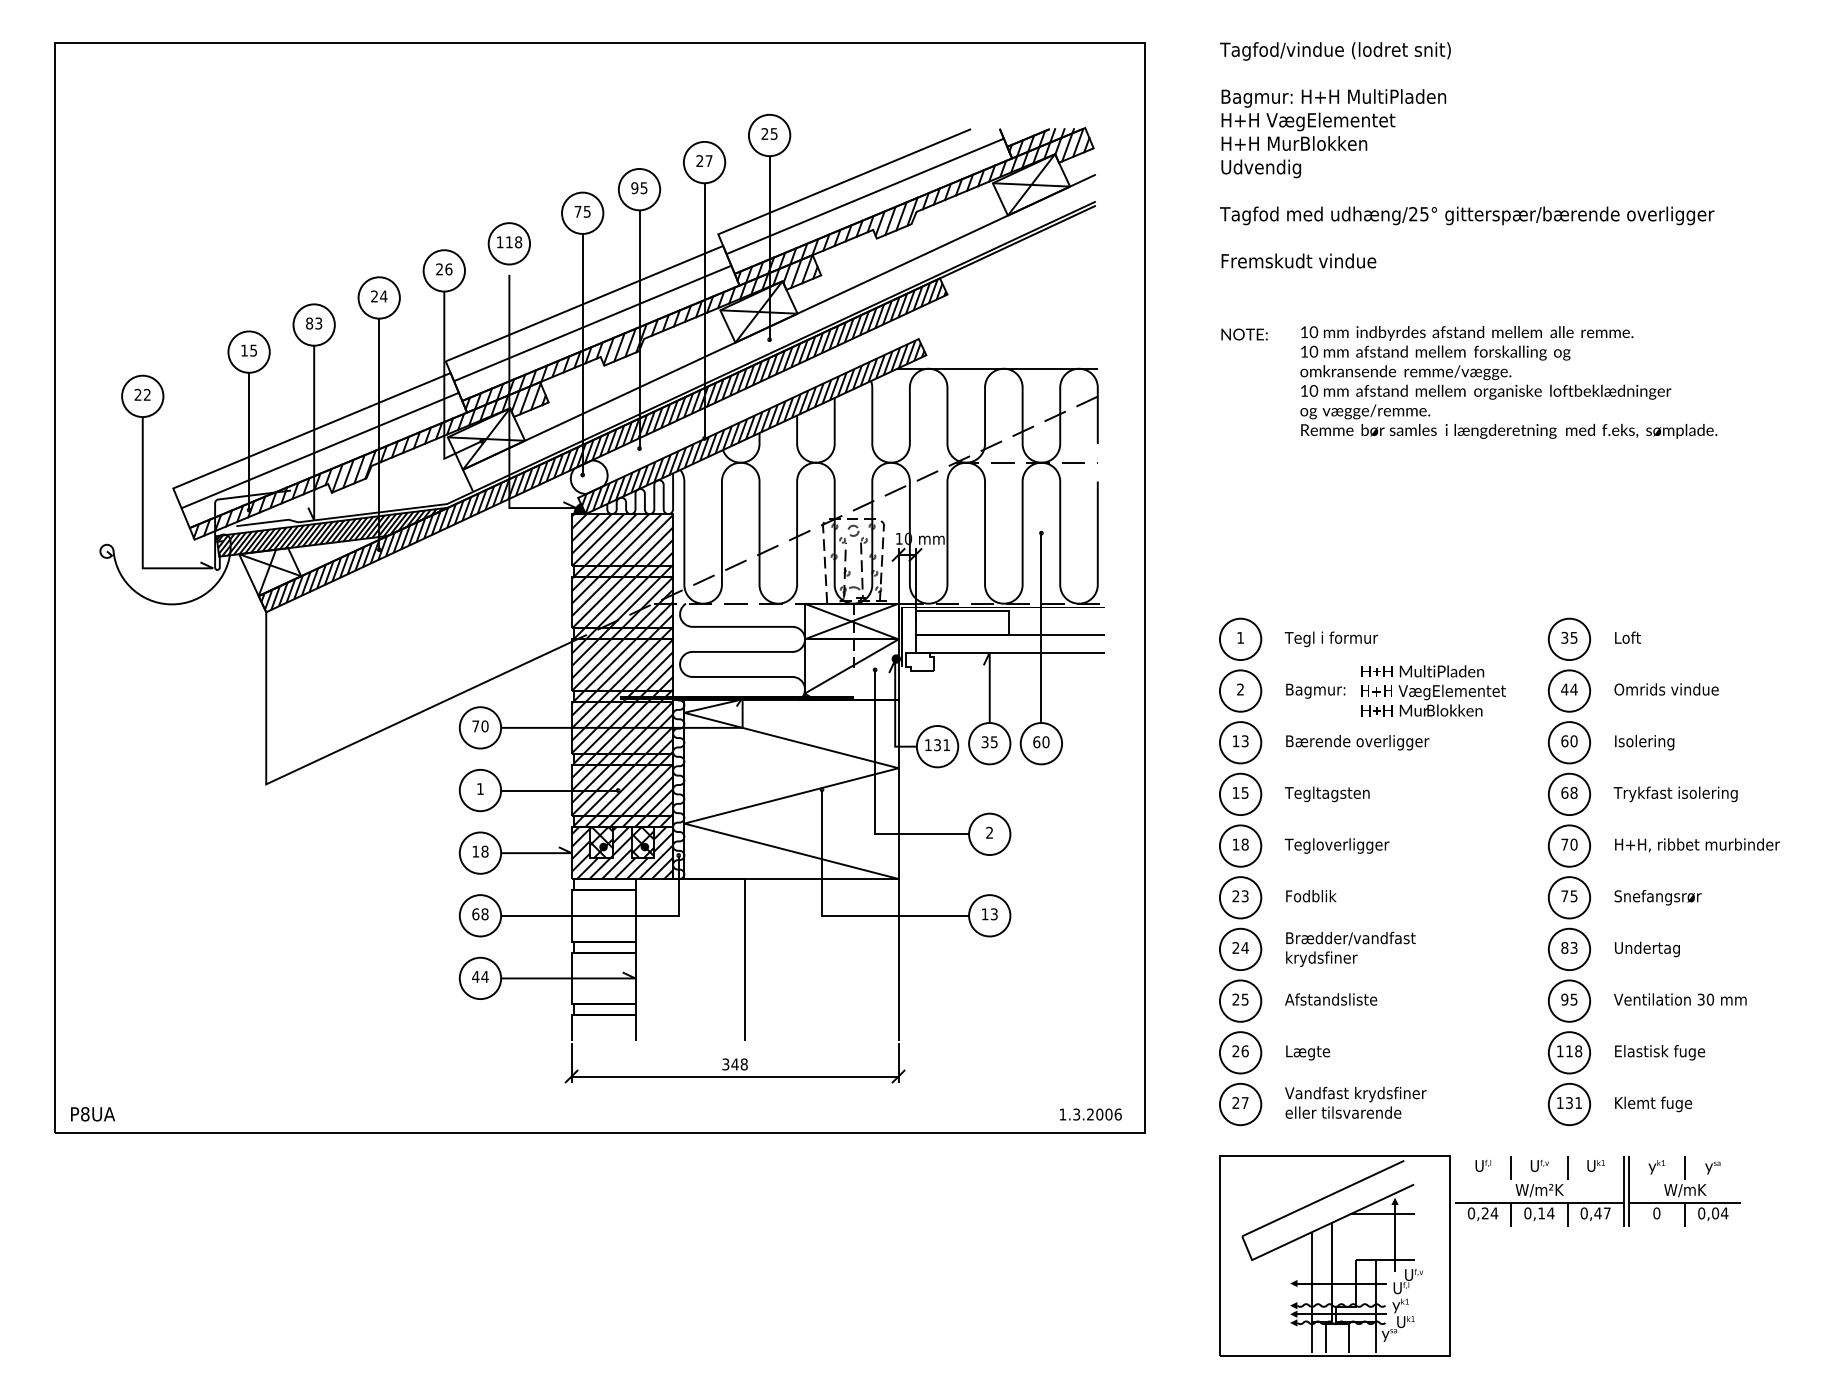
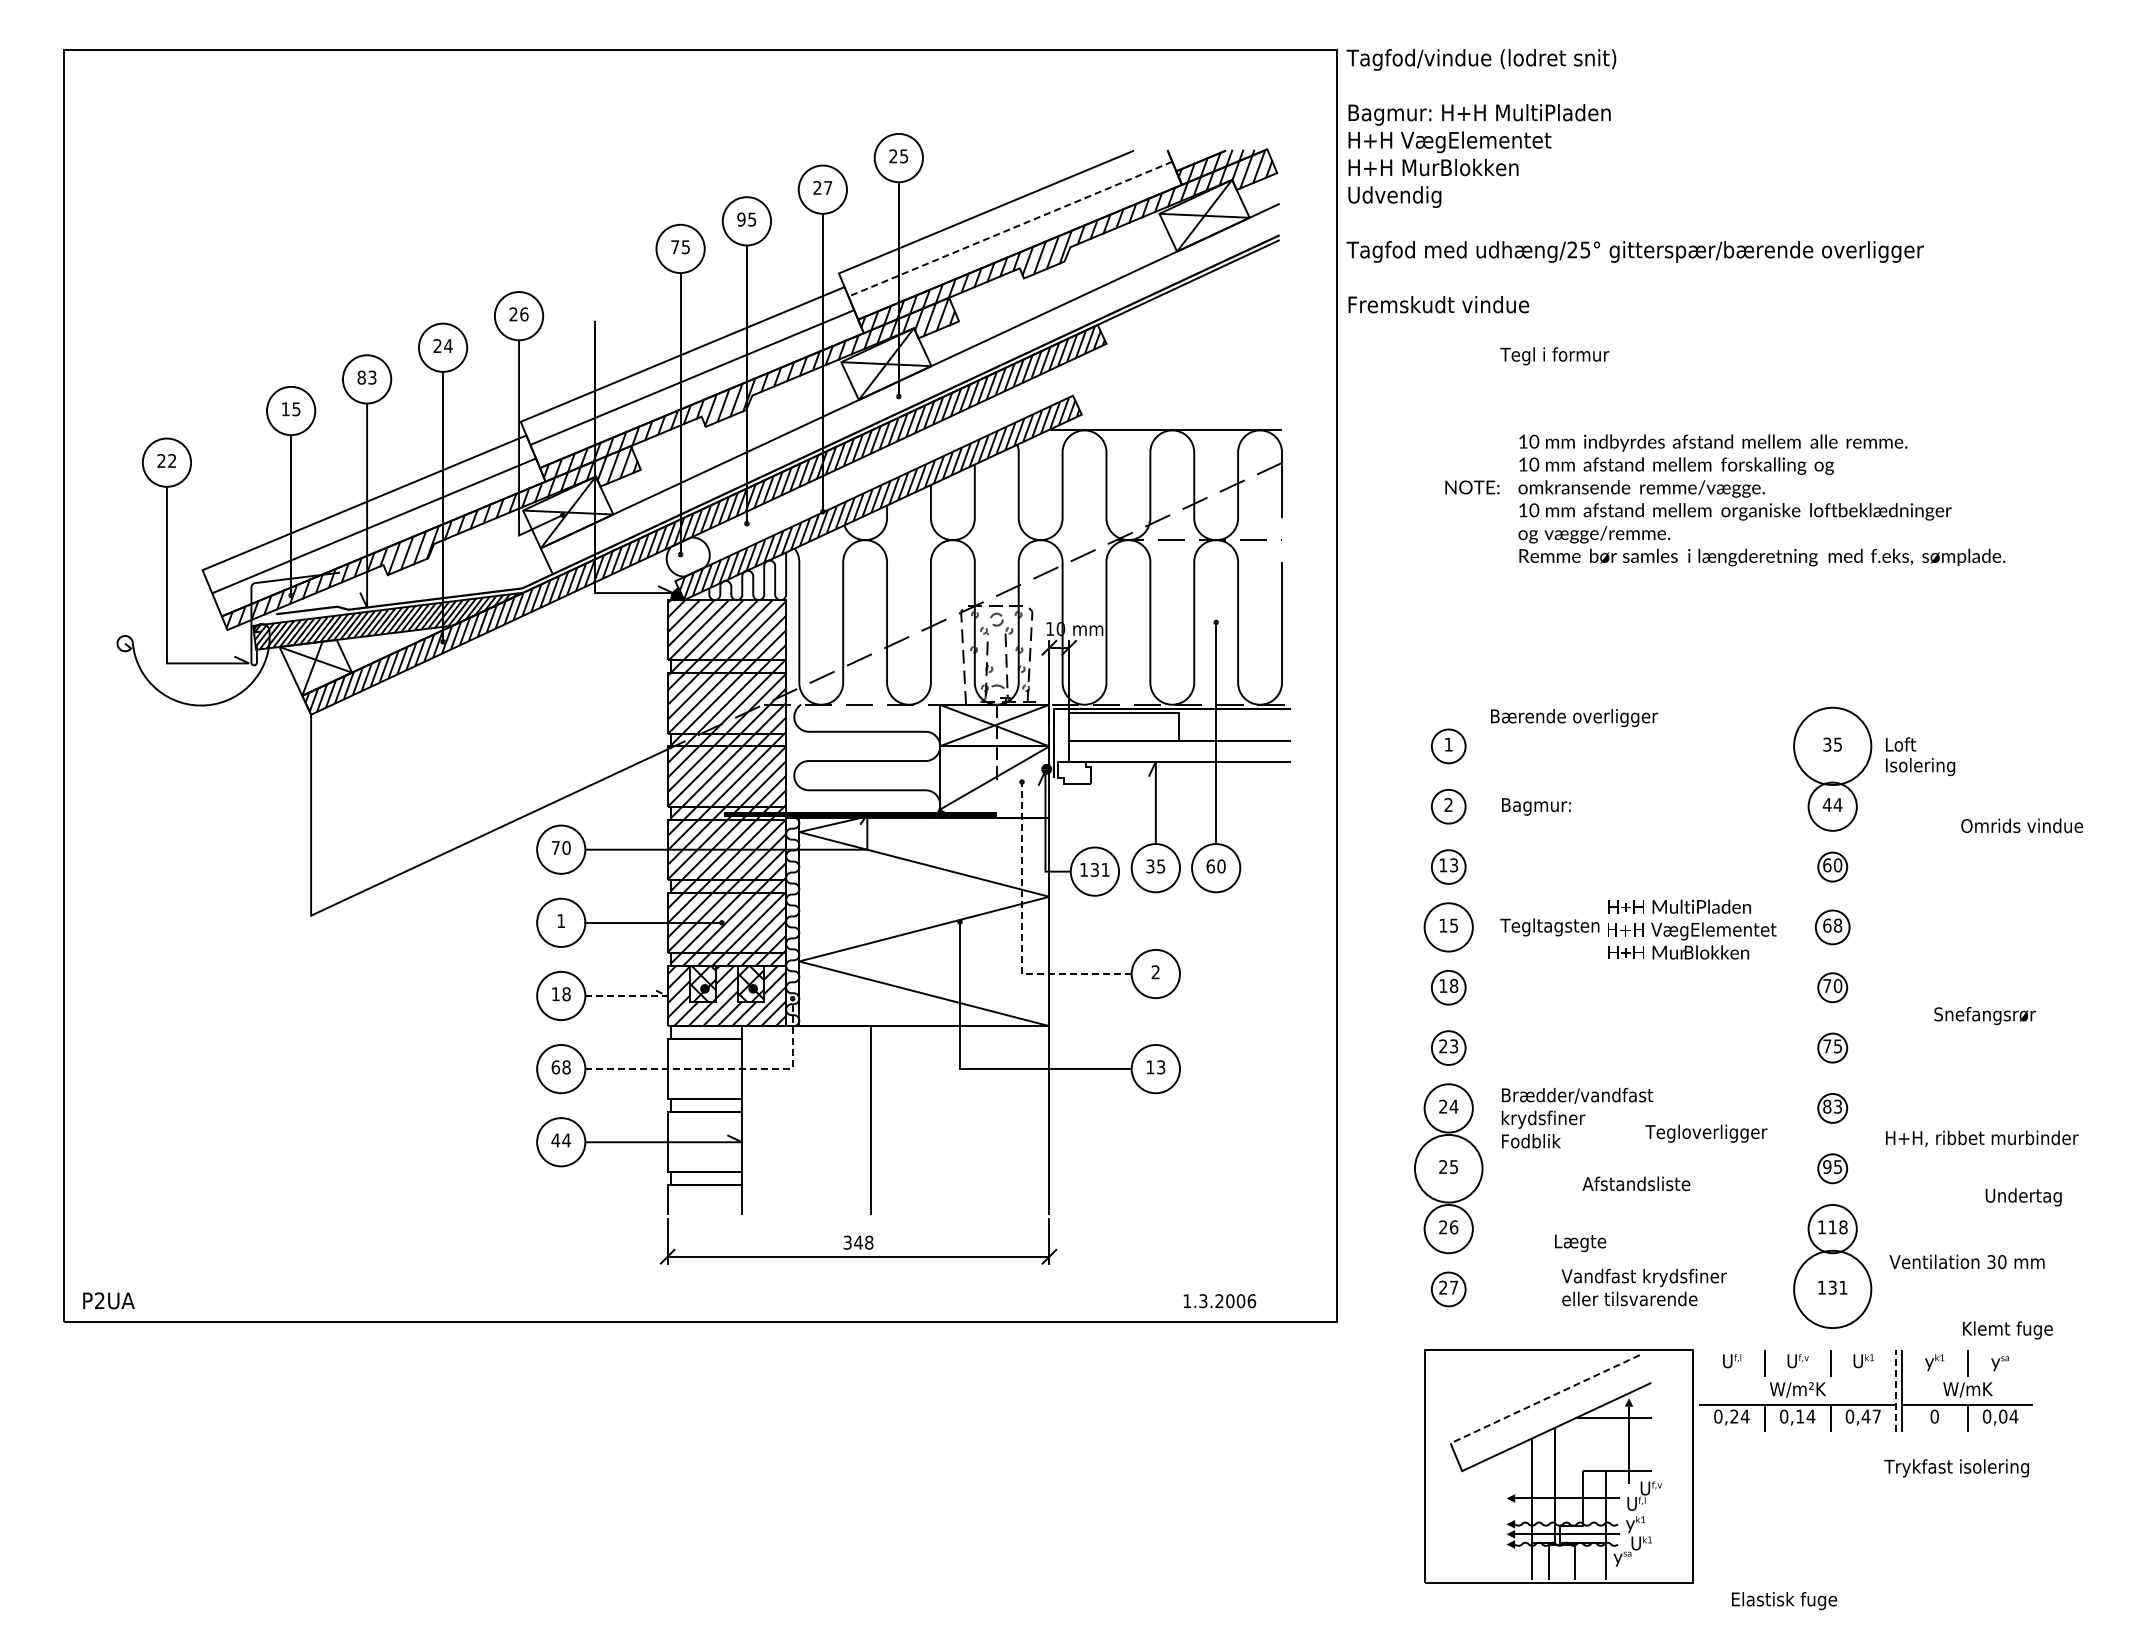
text: (1466, 155) -> (1634, 181), moved
line: (865, 196) -> (1010, 229), solid -> dashed
part: (508, 243) -> (594, 284), removed
text: (1244, 334) -> (1472, 487), moved
text: (1508, 382) -> (1761, 500), moved
circle: (1240, 639) -> (1448, 746), size x0.7
text: (1331, 639) -> (1554, 356), moved
circle: (1569, 639) -> (1832, 746), size x1.6
text: (1666, 689) -> (2022, 825), moved
circle: (1240, 690) -> (1448, 806), size x0.7
text: (1433, 690) -> (1692, 929), moved
circle: (1240, 742) -> (1448, 866), size x0.7
text: (1357, 742) -> (1574, 717), moved
circle: (1569, 742) -> (1832, 866), size x0.6
text: (1644, 742) -> (1920, 766), moved
circle: (1569, 794) -> (1832, 927), size x0.7
text: (1675, 794) -> (1956, 1468), moved
line: (875, 799) -> (1022, 933), solid -> dashed
circle: (1240, 845) -> (1448, 987), size x0.7
text: (1337, 845) -> (1706, 1133), moved
circle: (1569, 845) -> (1832, 987), size x0.6
text: (1697, 845) -> (1982, 1138), moved
line: (544, 852) -> (635, 995), solid -> dashed
text: (1311, 896) -> (1531, 1141), moved
circle: (1240, 897) -> (1448, 1047), size x0.7
circle: (1569, 897) -> (1832, 1047), size x0.6
text: (1657, 897) -> (1984, 1015), moved
line: (620, 916) -> (724, 1069), solid -> dashed
circle: (1569, 949) -> (1832, 1108), size x0.6
text: (1647, 949) -> (2023, 1197), moved
text: (1331, 999) -> (1636, 1183), moved
text: (1679, 999) -> (1966, 1261), moved
circle: (1240, 1000) -> (1448, 1168), size x1.4
circle: (1569, 1000) -> (1832, 1168), size x0.6
text: (1308, 1053) -> (1580, 1243), moved
text: (1660, 1053) -> (1784, 1601), moved
text: (1355, 1102) -> (1643, 1287), moved
circle: (1240, 1104) -> (1448, 1289), size x0.7
circle: (1569, 1104) -> (1832, 1289), size x1.6
text: (1653, 1104) -> (2007, 1330), moved
text: (84, 1113) -> (99, 1300), P8UA -> P2UA
text: (1090, 1114) -> (1219, 1301), moved
line: (1624, 1191) -> (1896, 1390), solid -> dashed
line: (1322, 1198) -> (1544, 1399), solid -> dashed

